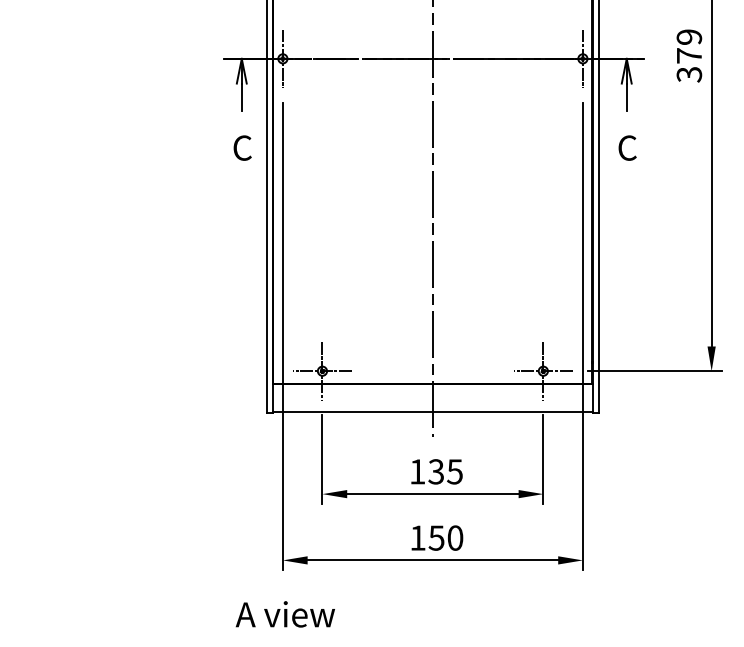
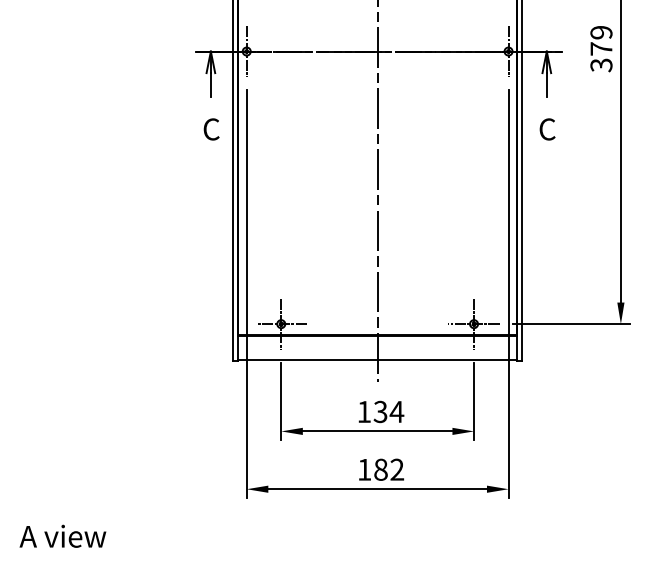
text: (454, 472) -> (396, 412), 135 -> 134
text: (446, 537) -> (389, 469), 150 -> 182
text: (284, 613) -> (62, 535), moved

